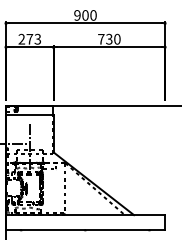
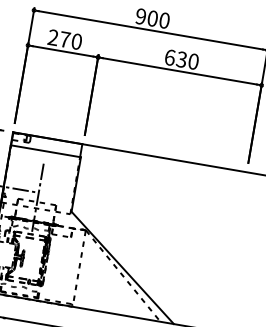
text: (101, 38) -> (170, 56), 730 -> 630
text: (37, 39) -> (76, 41), 273 -> 270

